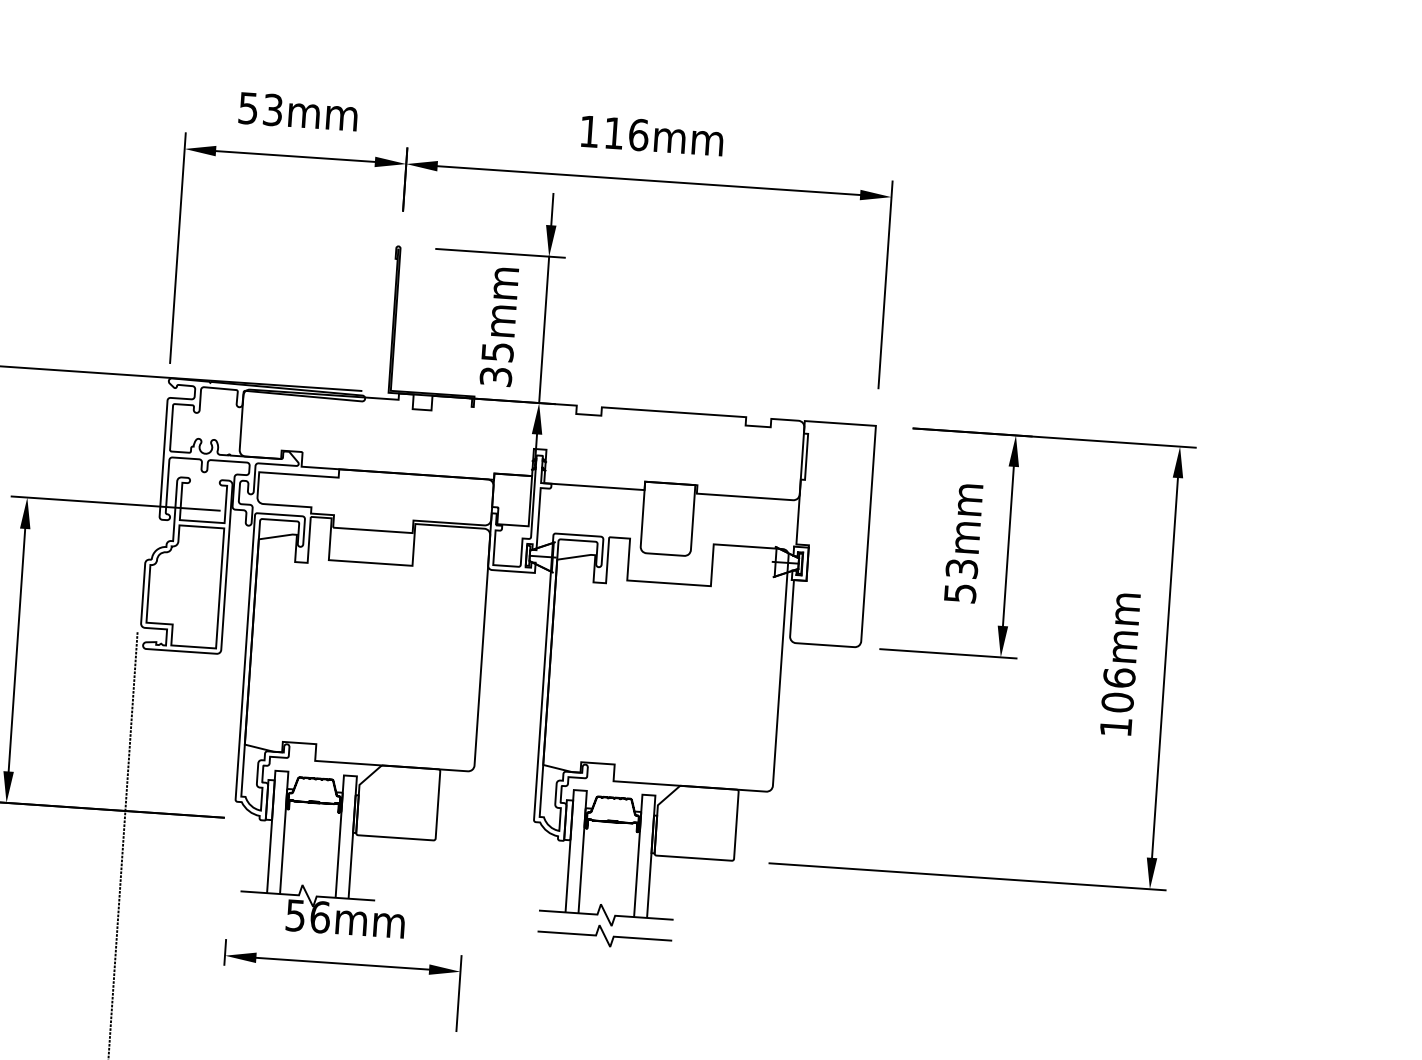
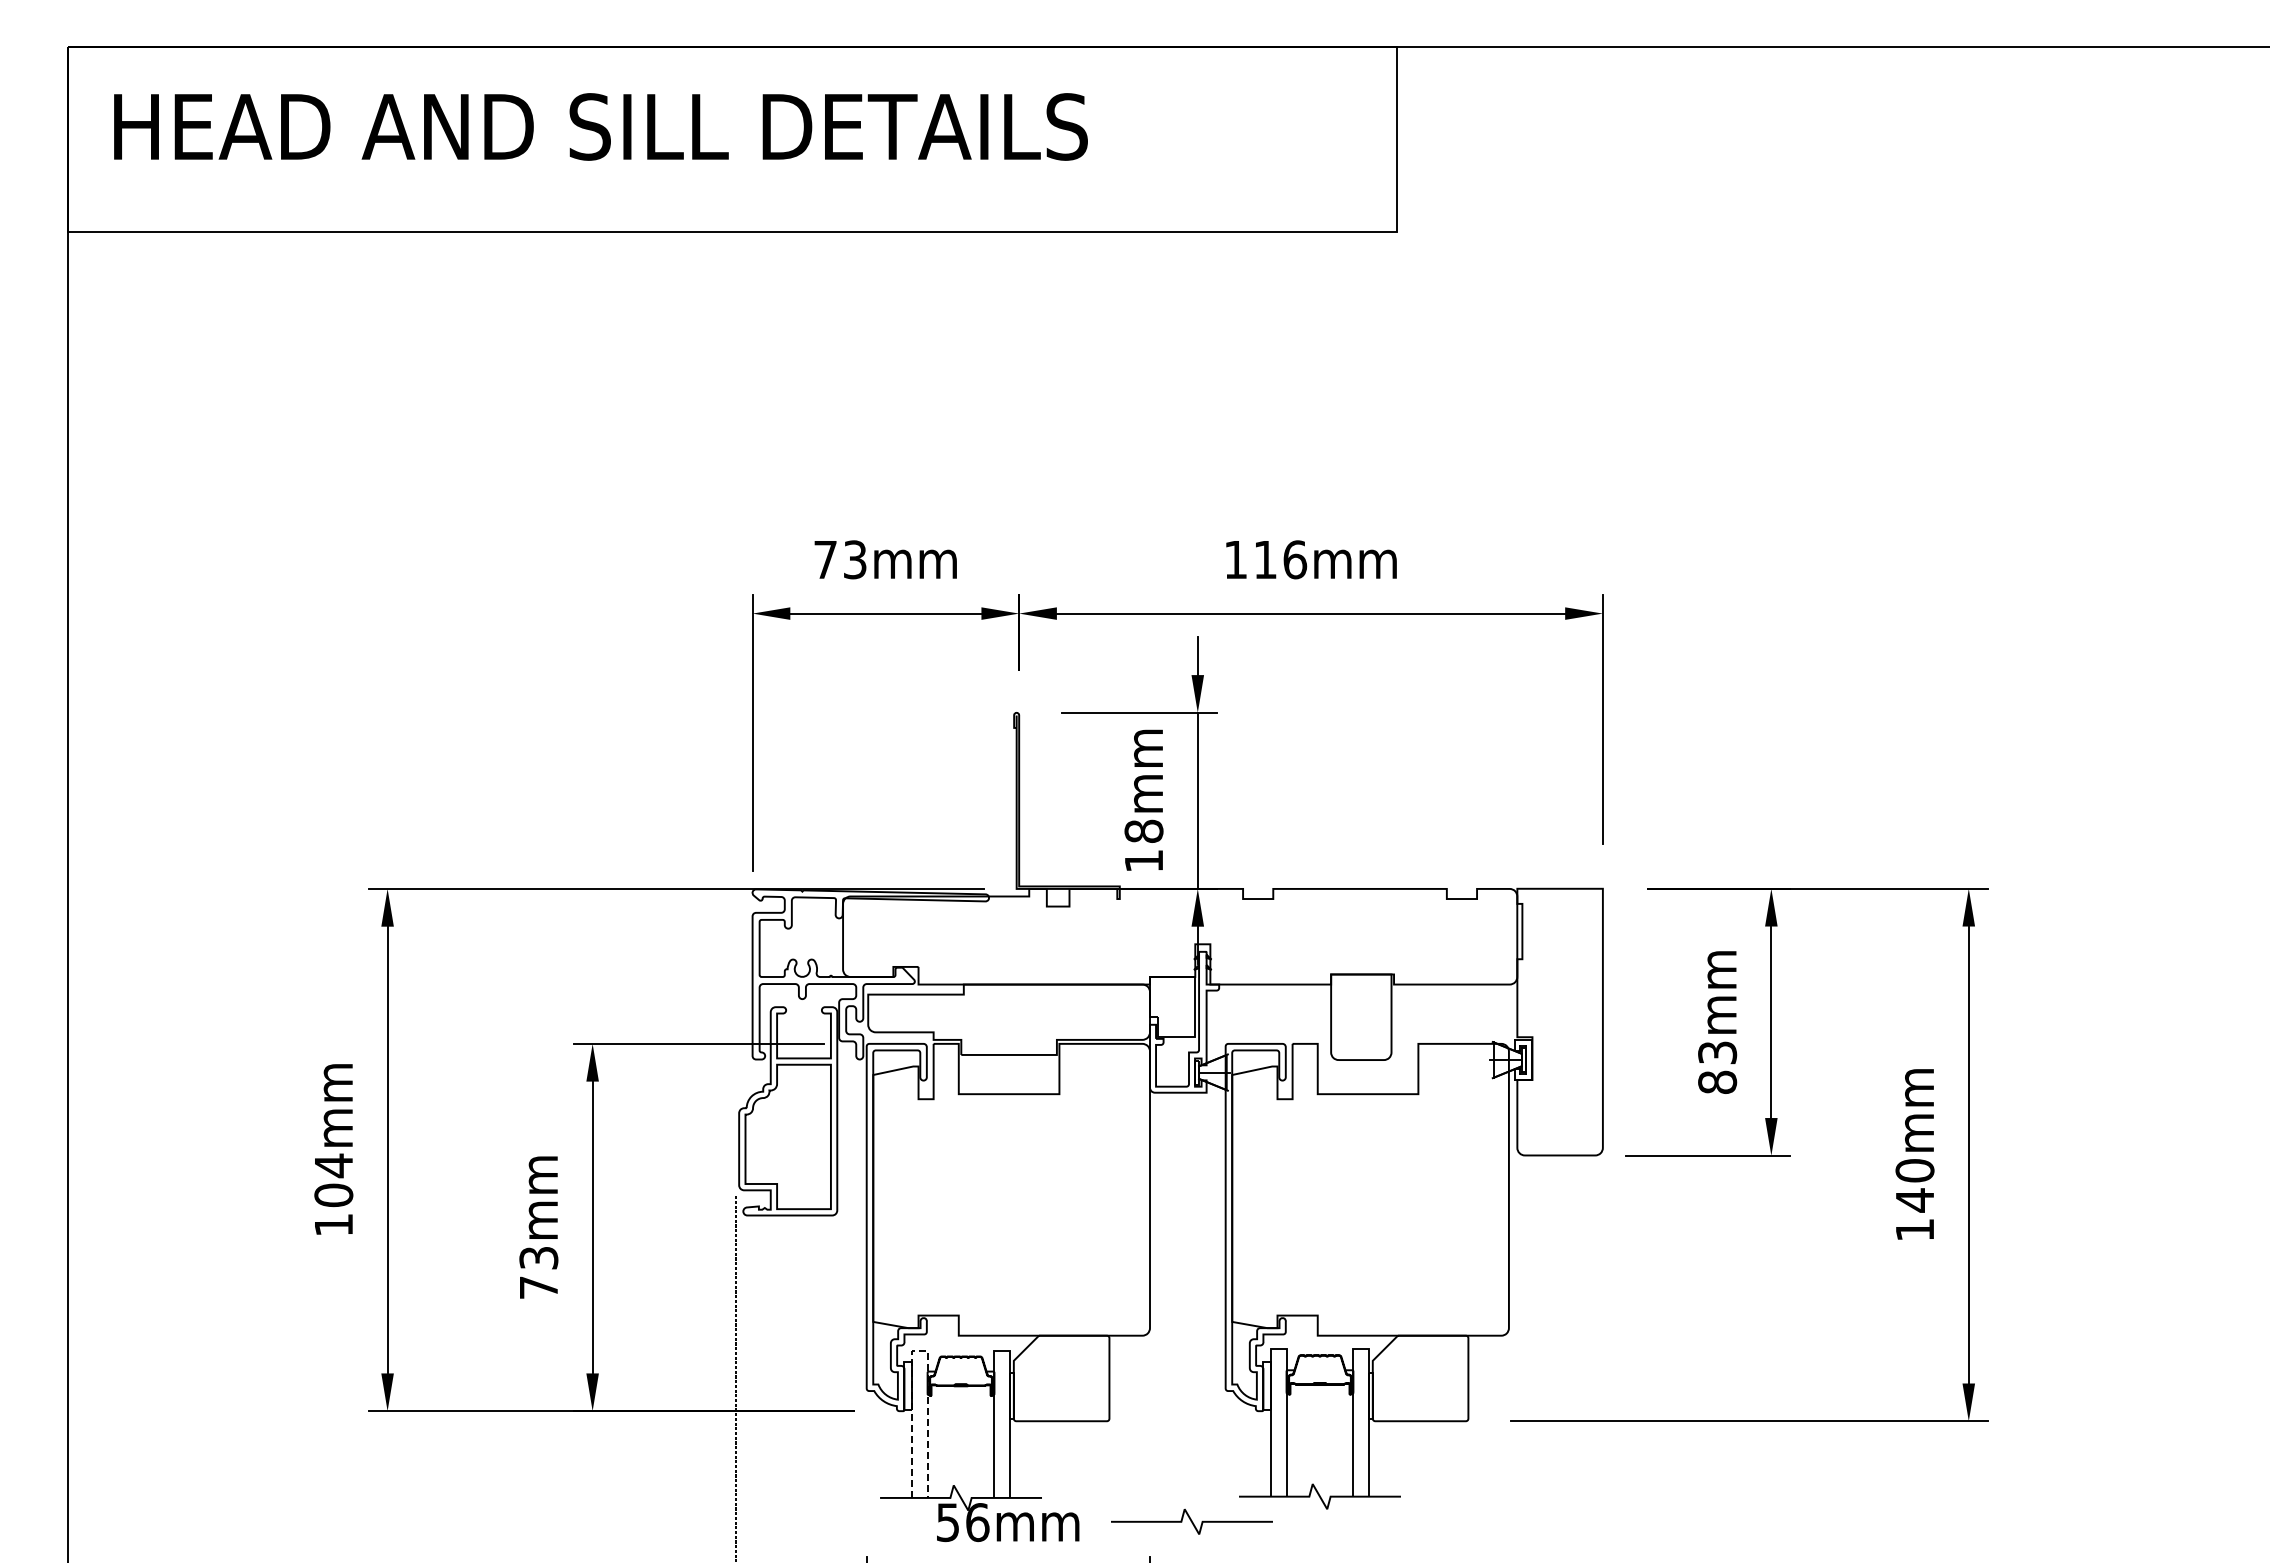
text: (248, 108) -> (825, 560), 53mm -> 73mm
text: (496, 363) -> (1143, 845), 35mm -> 18mm
text: (960, 592) -> (1717, 1081), 53mm -> 83mm
text: (1118, 690) -> (1914, 1185), 106mm -> 140mm
line: (281, 770) -> (919, 1350), solid -> dashed
curve: (604, 935) -> (1191, 1521), moved

